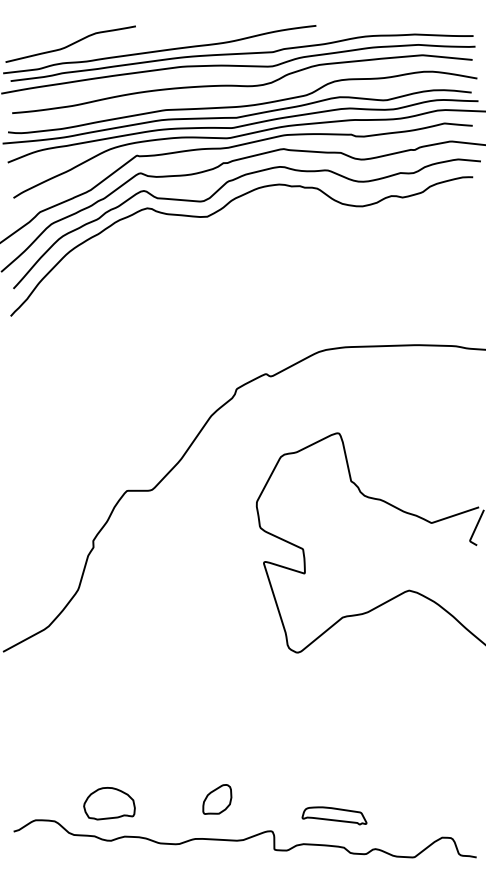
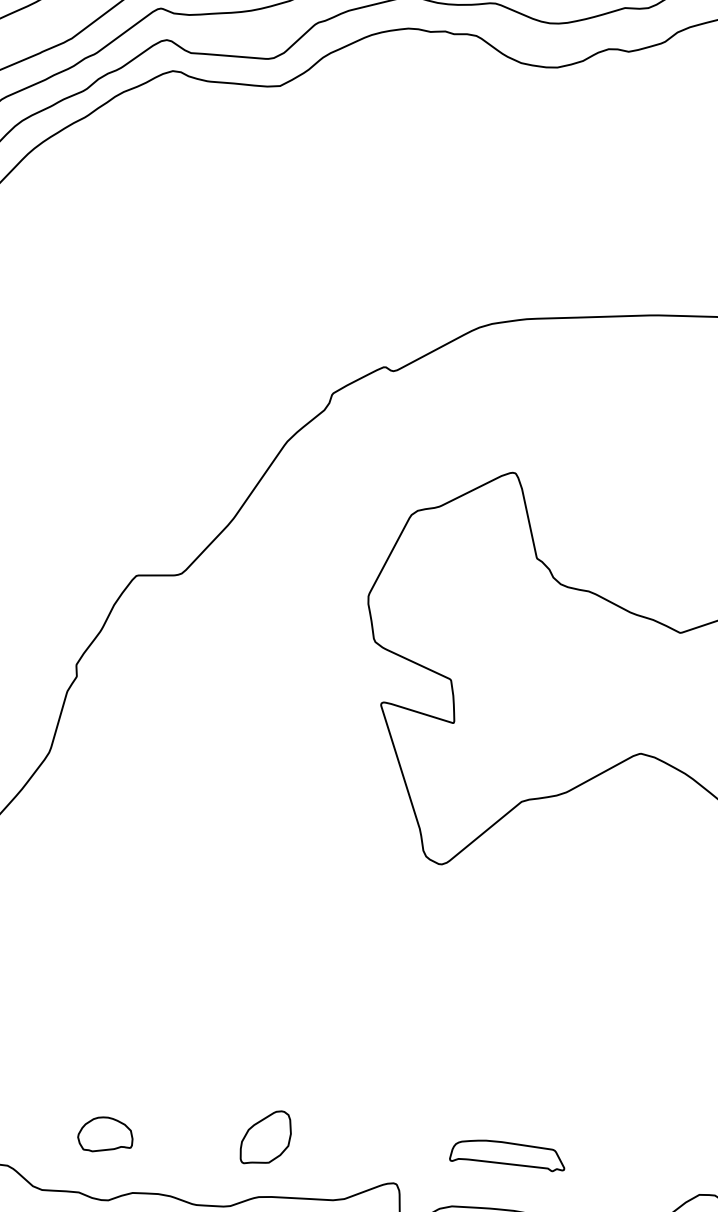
part: (217, 799) -> (266, 1137), moved
part: (109, 803) -> (105, 1133), size x0.6

